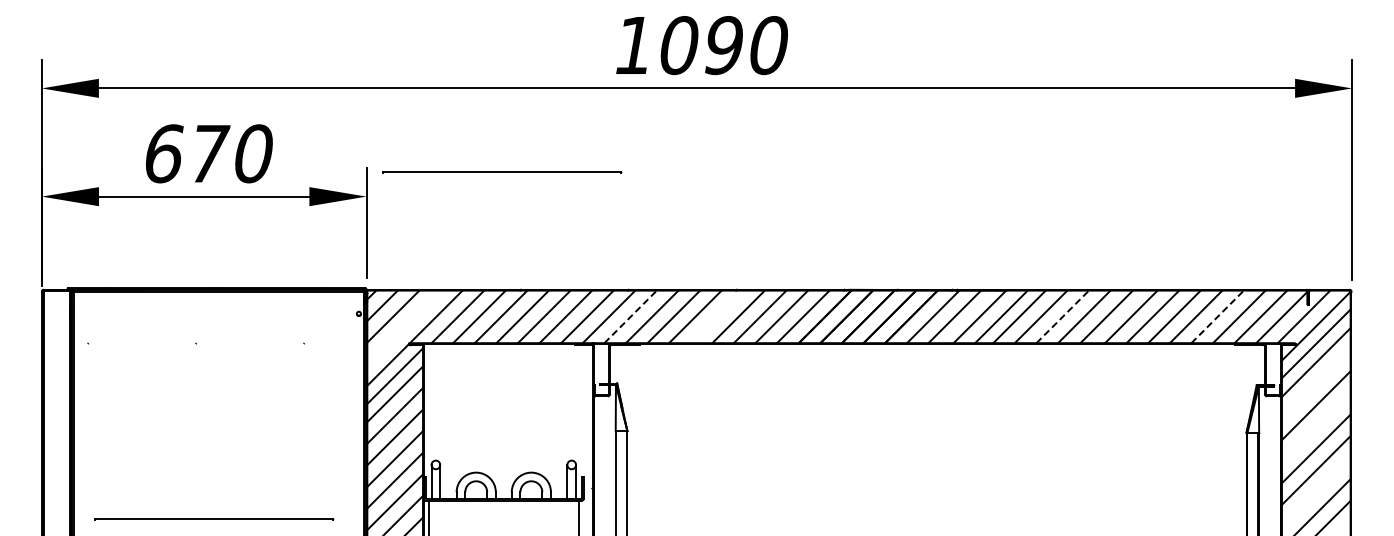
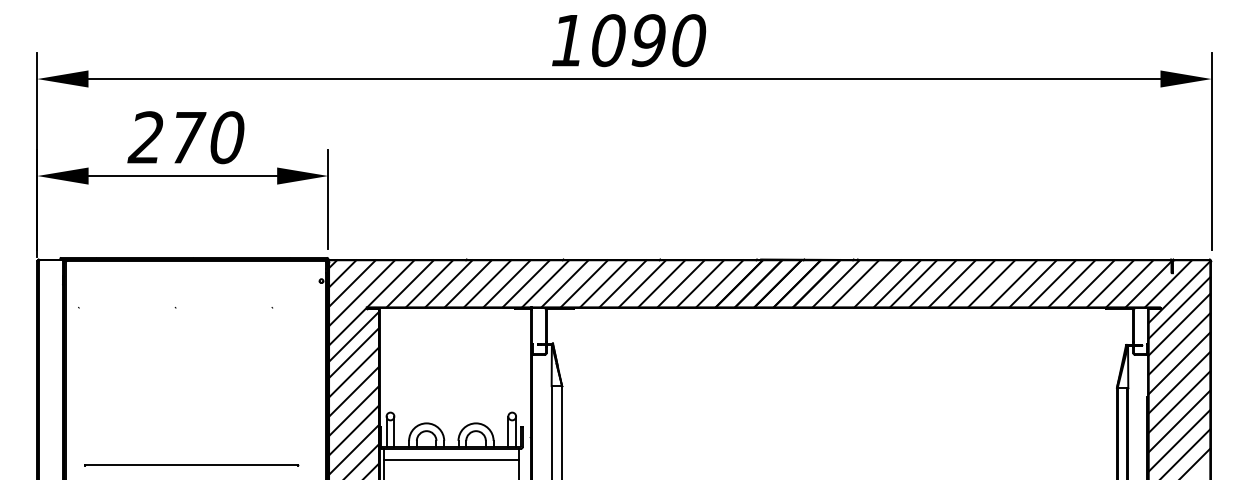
text: (162, 153) -> (145, 137), 670 -> 270
line: (502, 172) -> (450, 154), removed
line: (630, 316) -> (564, 283), dashed -> solid
line: (716, 316) -> (641, 283), added
line: (1063, 316) -> (952, 283), dashed -> solid
line: (1218, 316) -> (1091, 283), dashed -> solid
line: (403, 327) -> (361, 293), added
line: (1315, 383) -> (1178, 343), added
line: (1315, 426) -> (1178, 382), added
line: (1315, 491) -> (1178, 440), added
line: (503, 513) -> (451, 460), added

